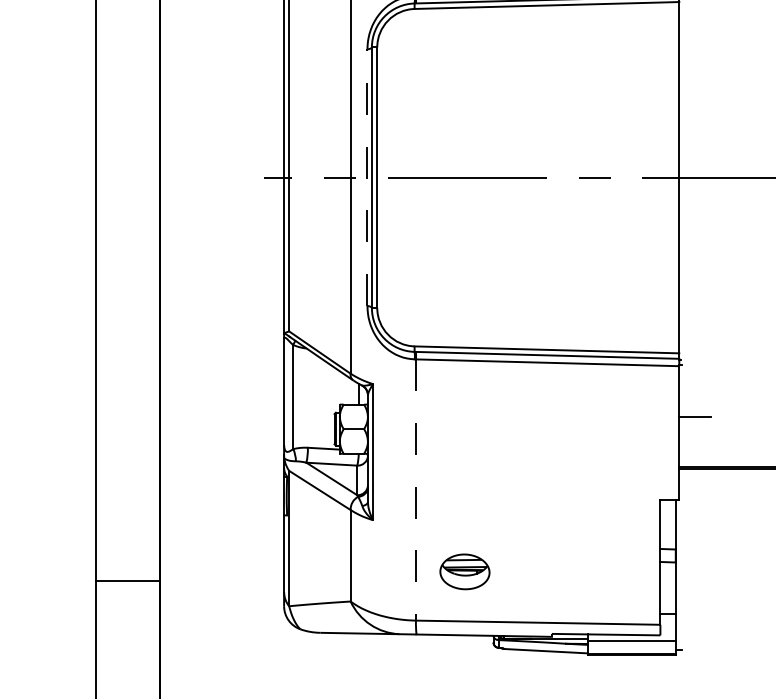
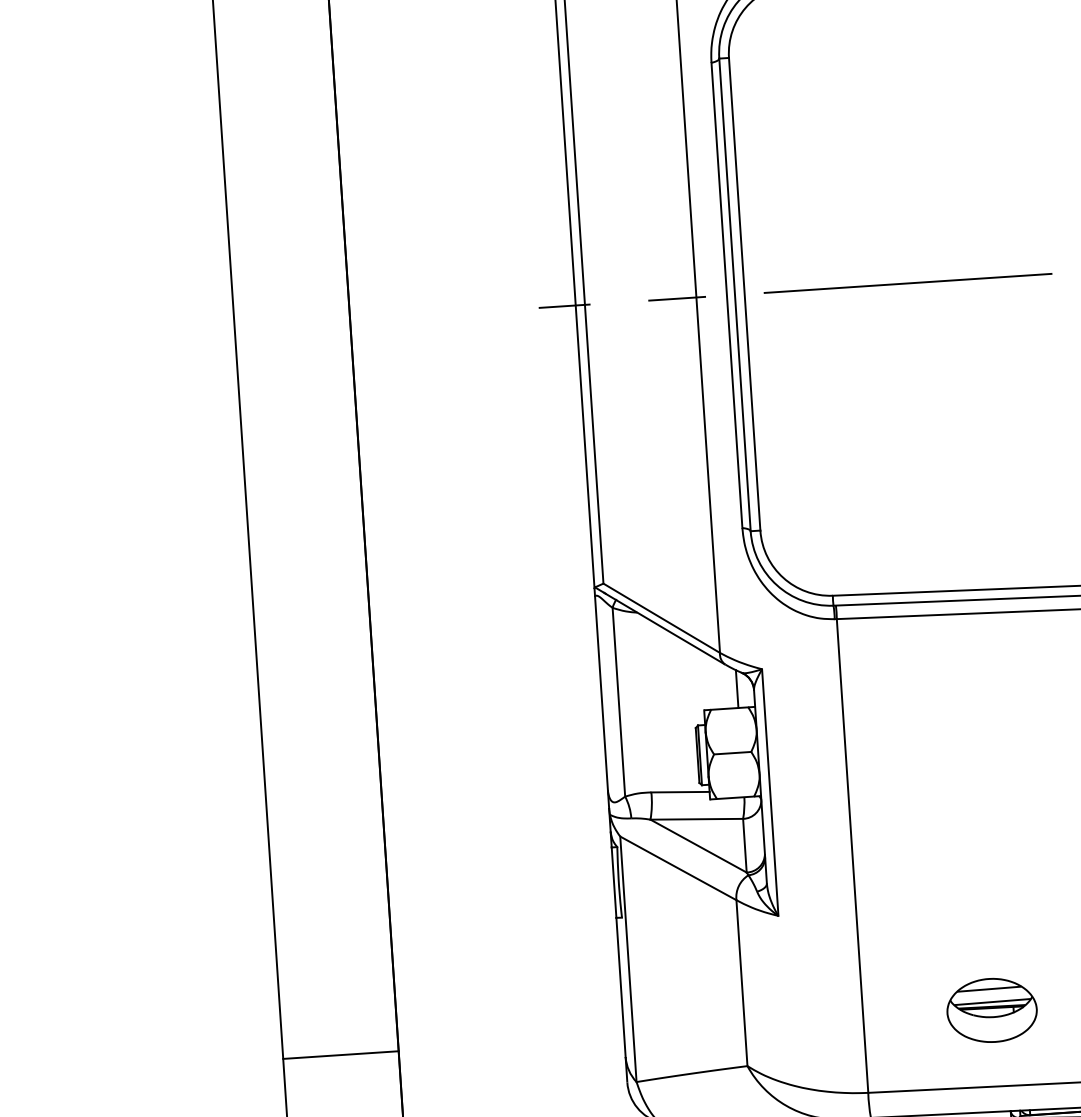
line: (367, 177) -> (726, 295), dashed -> solid
line: (416, 490) -> (853, 856), dashed -> solid
part: (464, 571) -> (991, 1009), moved

